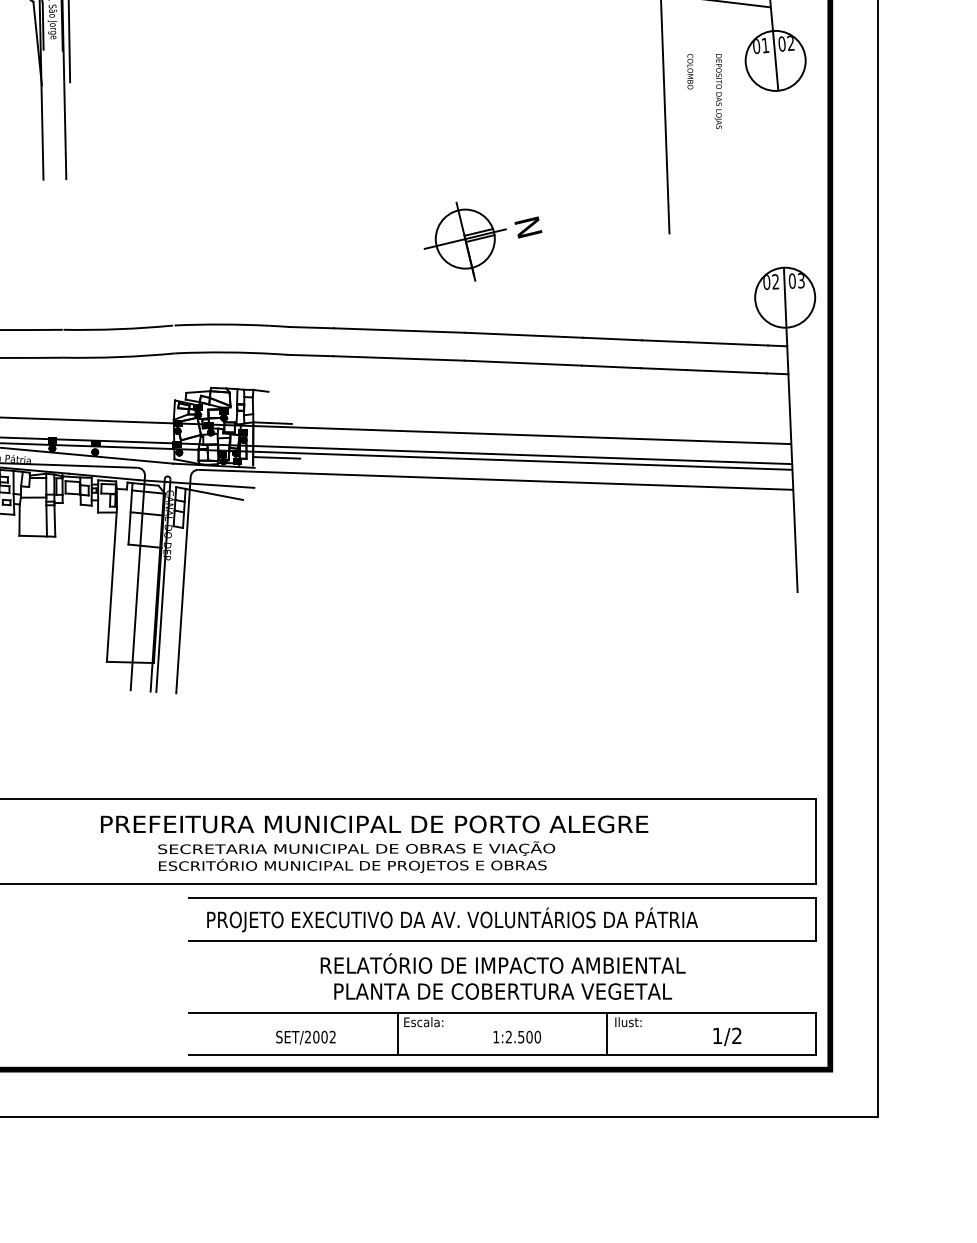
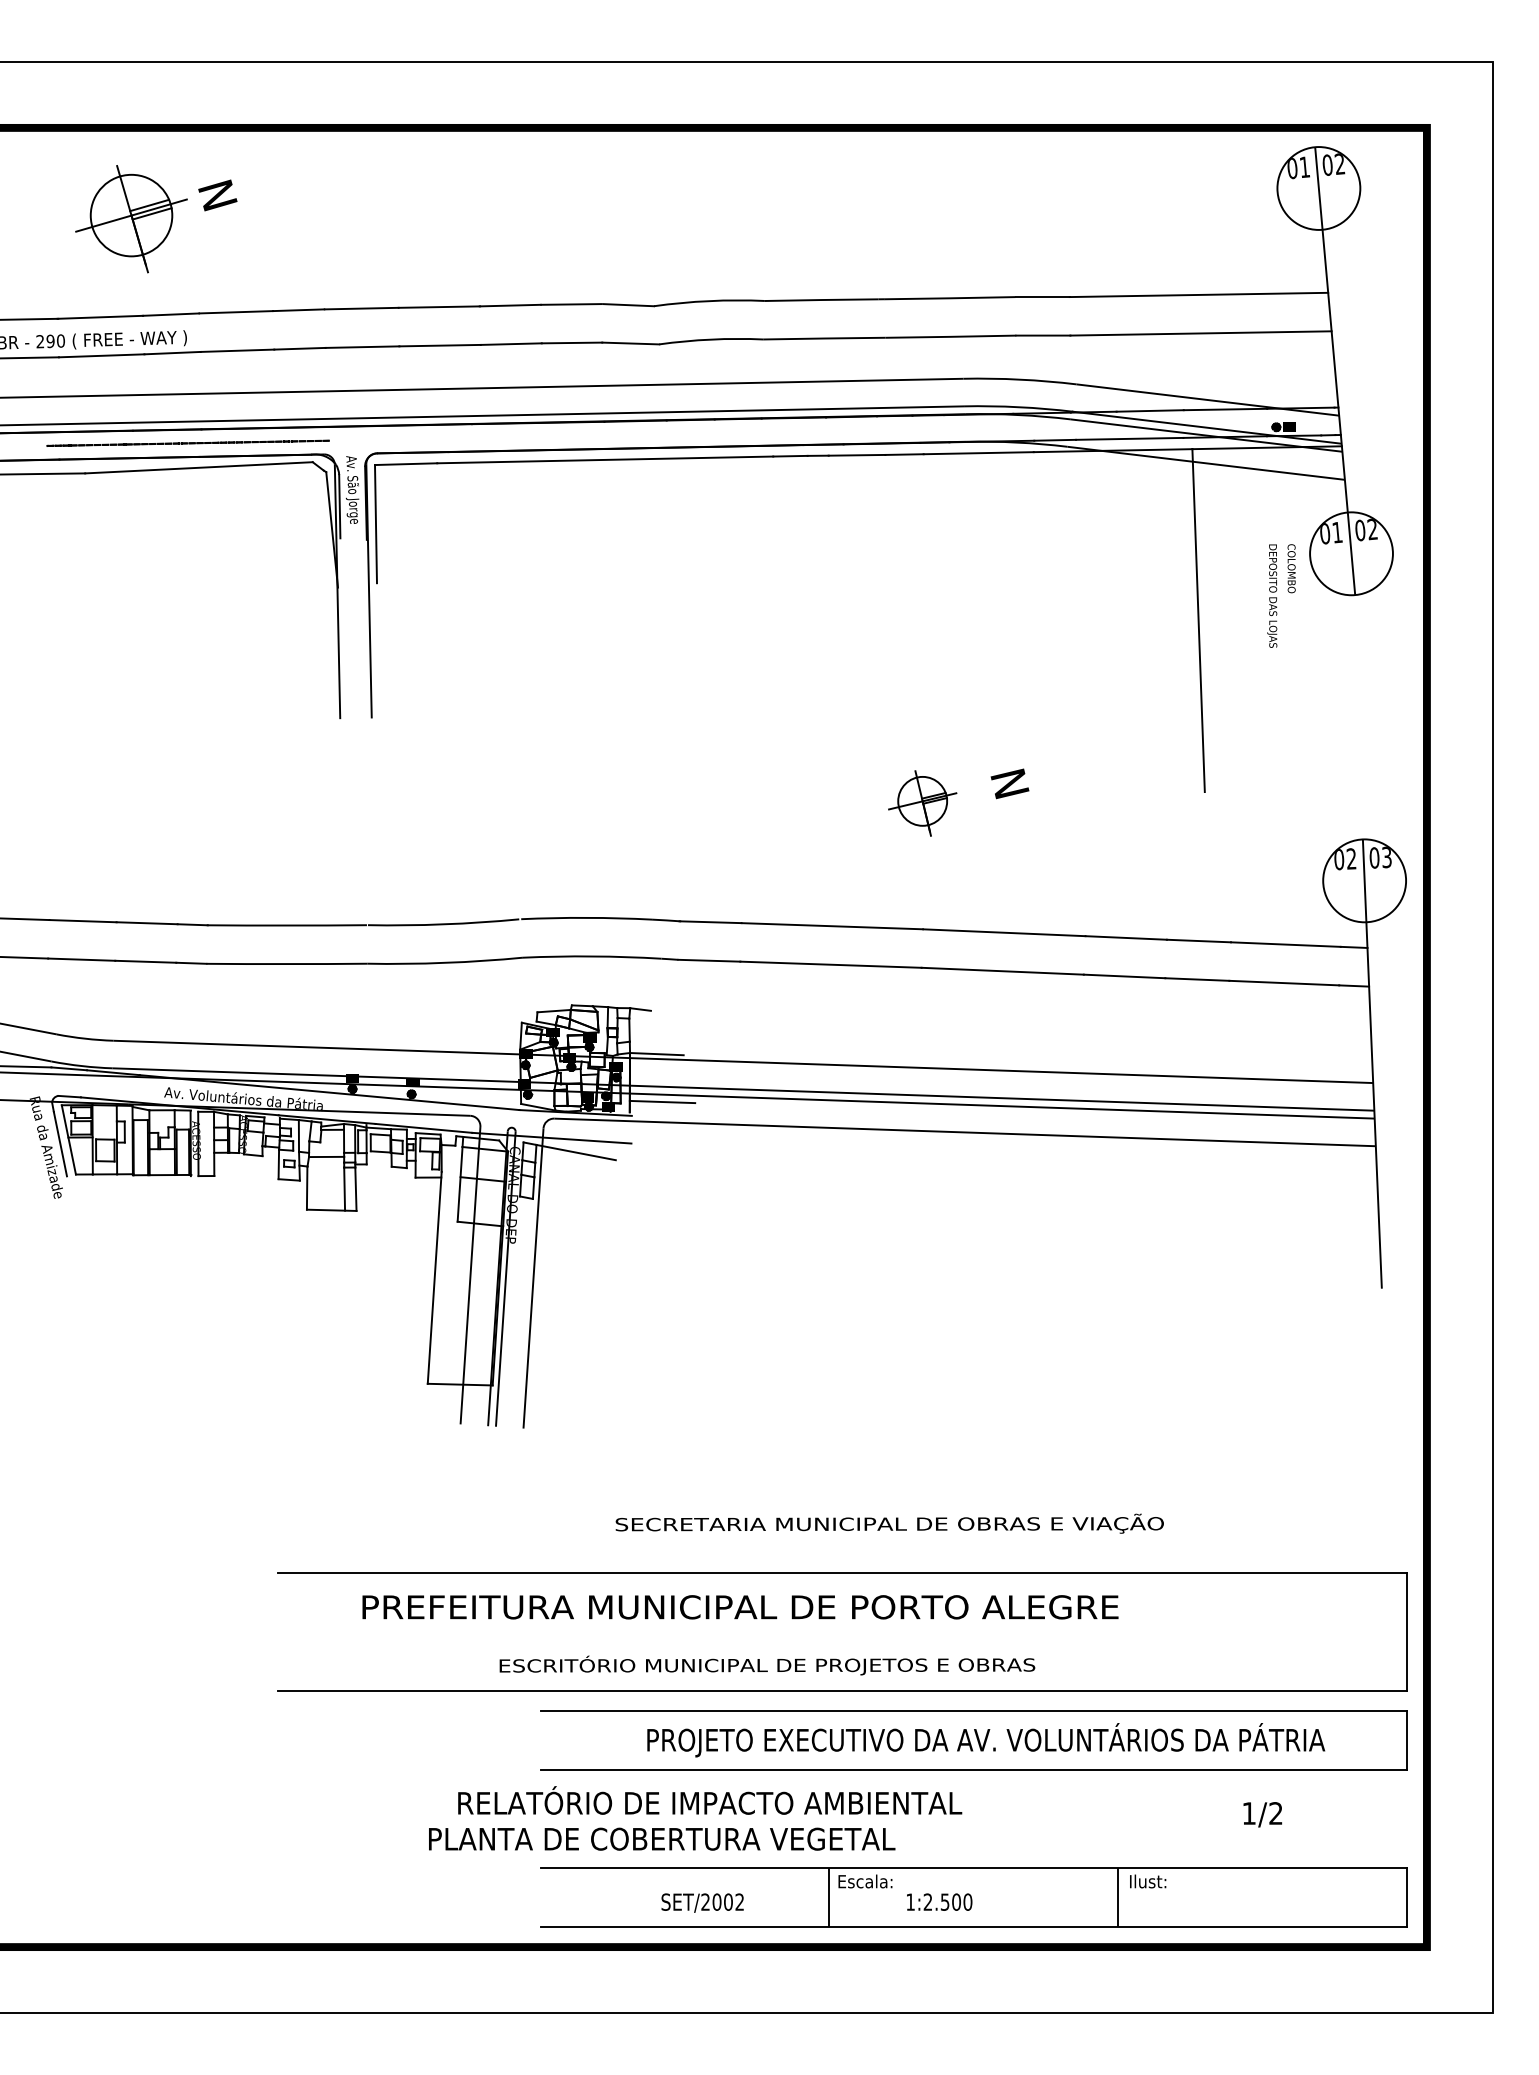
text: (690, 71) -> (1291, 568), moved
part: (465, 241) -> (922, 803), size x0.6
text: (374, 824) -> (740, 1607), moved
text: (356, 848) -> (889, 1523), moved
text: (452, 920) -> (986, 1740), moved
text: (503, 963) -> (710, 1800), moved
text: (503, 991) -> (662, 1838), moved
text: (517, 1036) -> (939, 1901), moved
text: (727, 1036) -> (1262, 1814), moved

